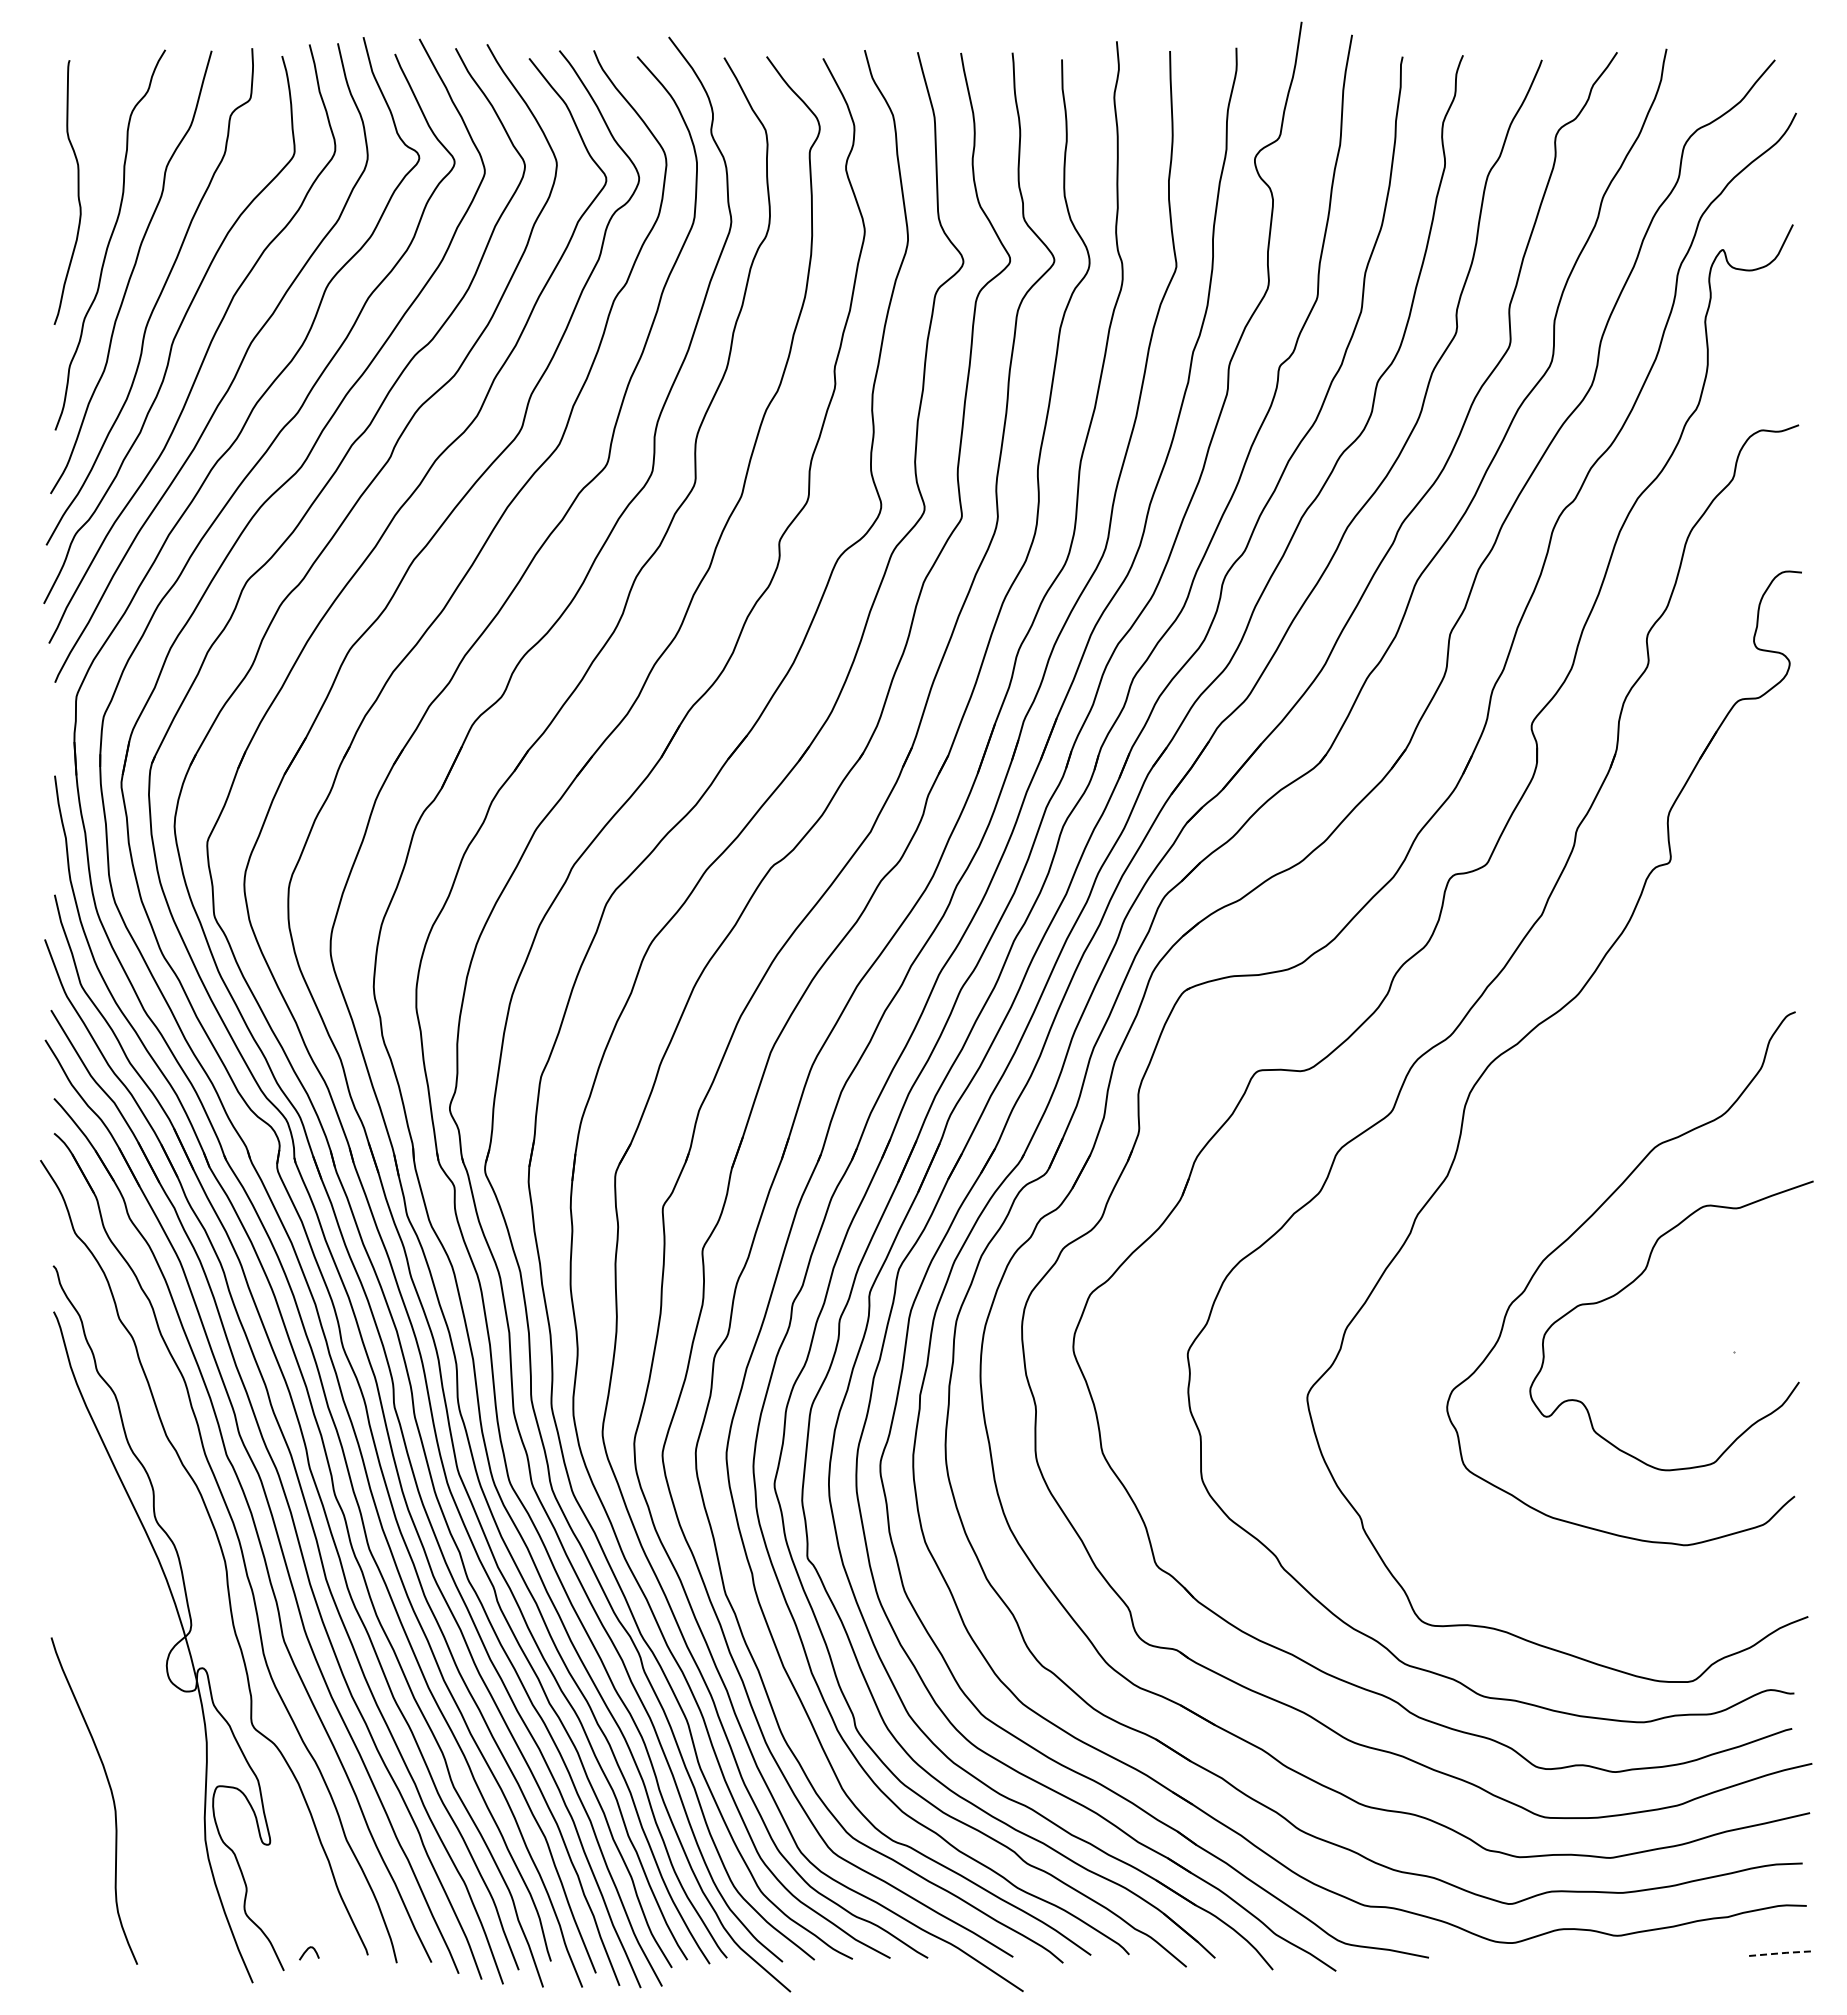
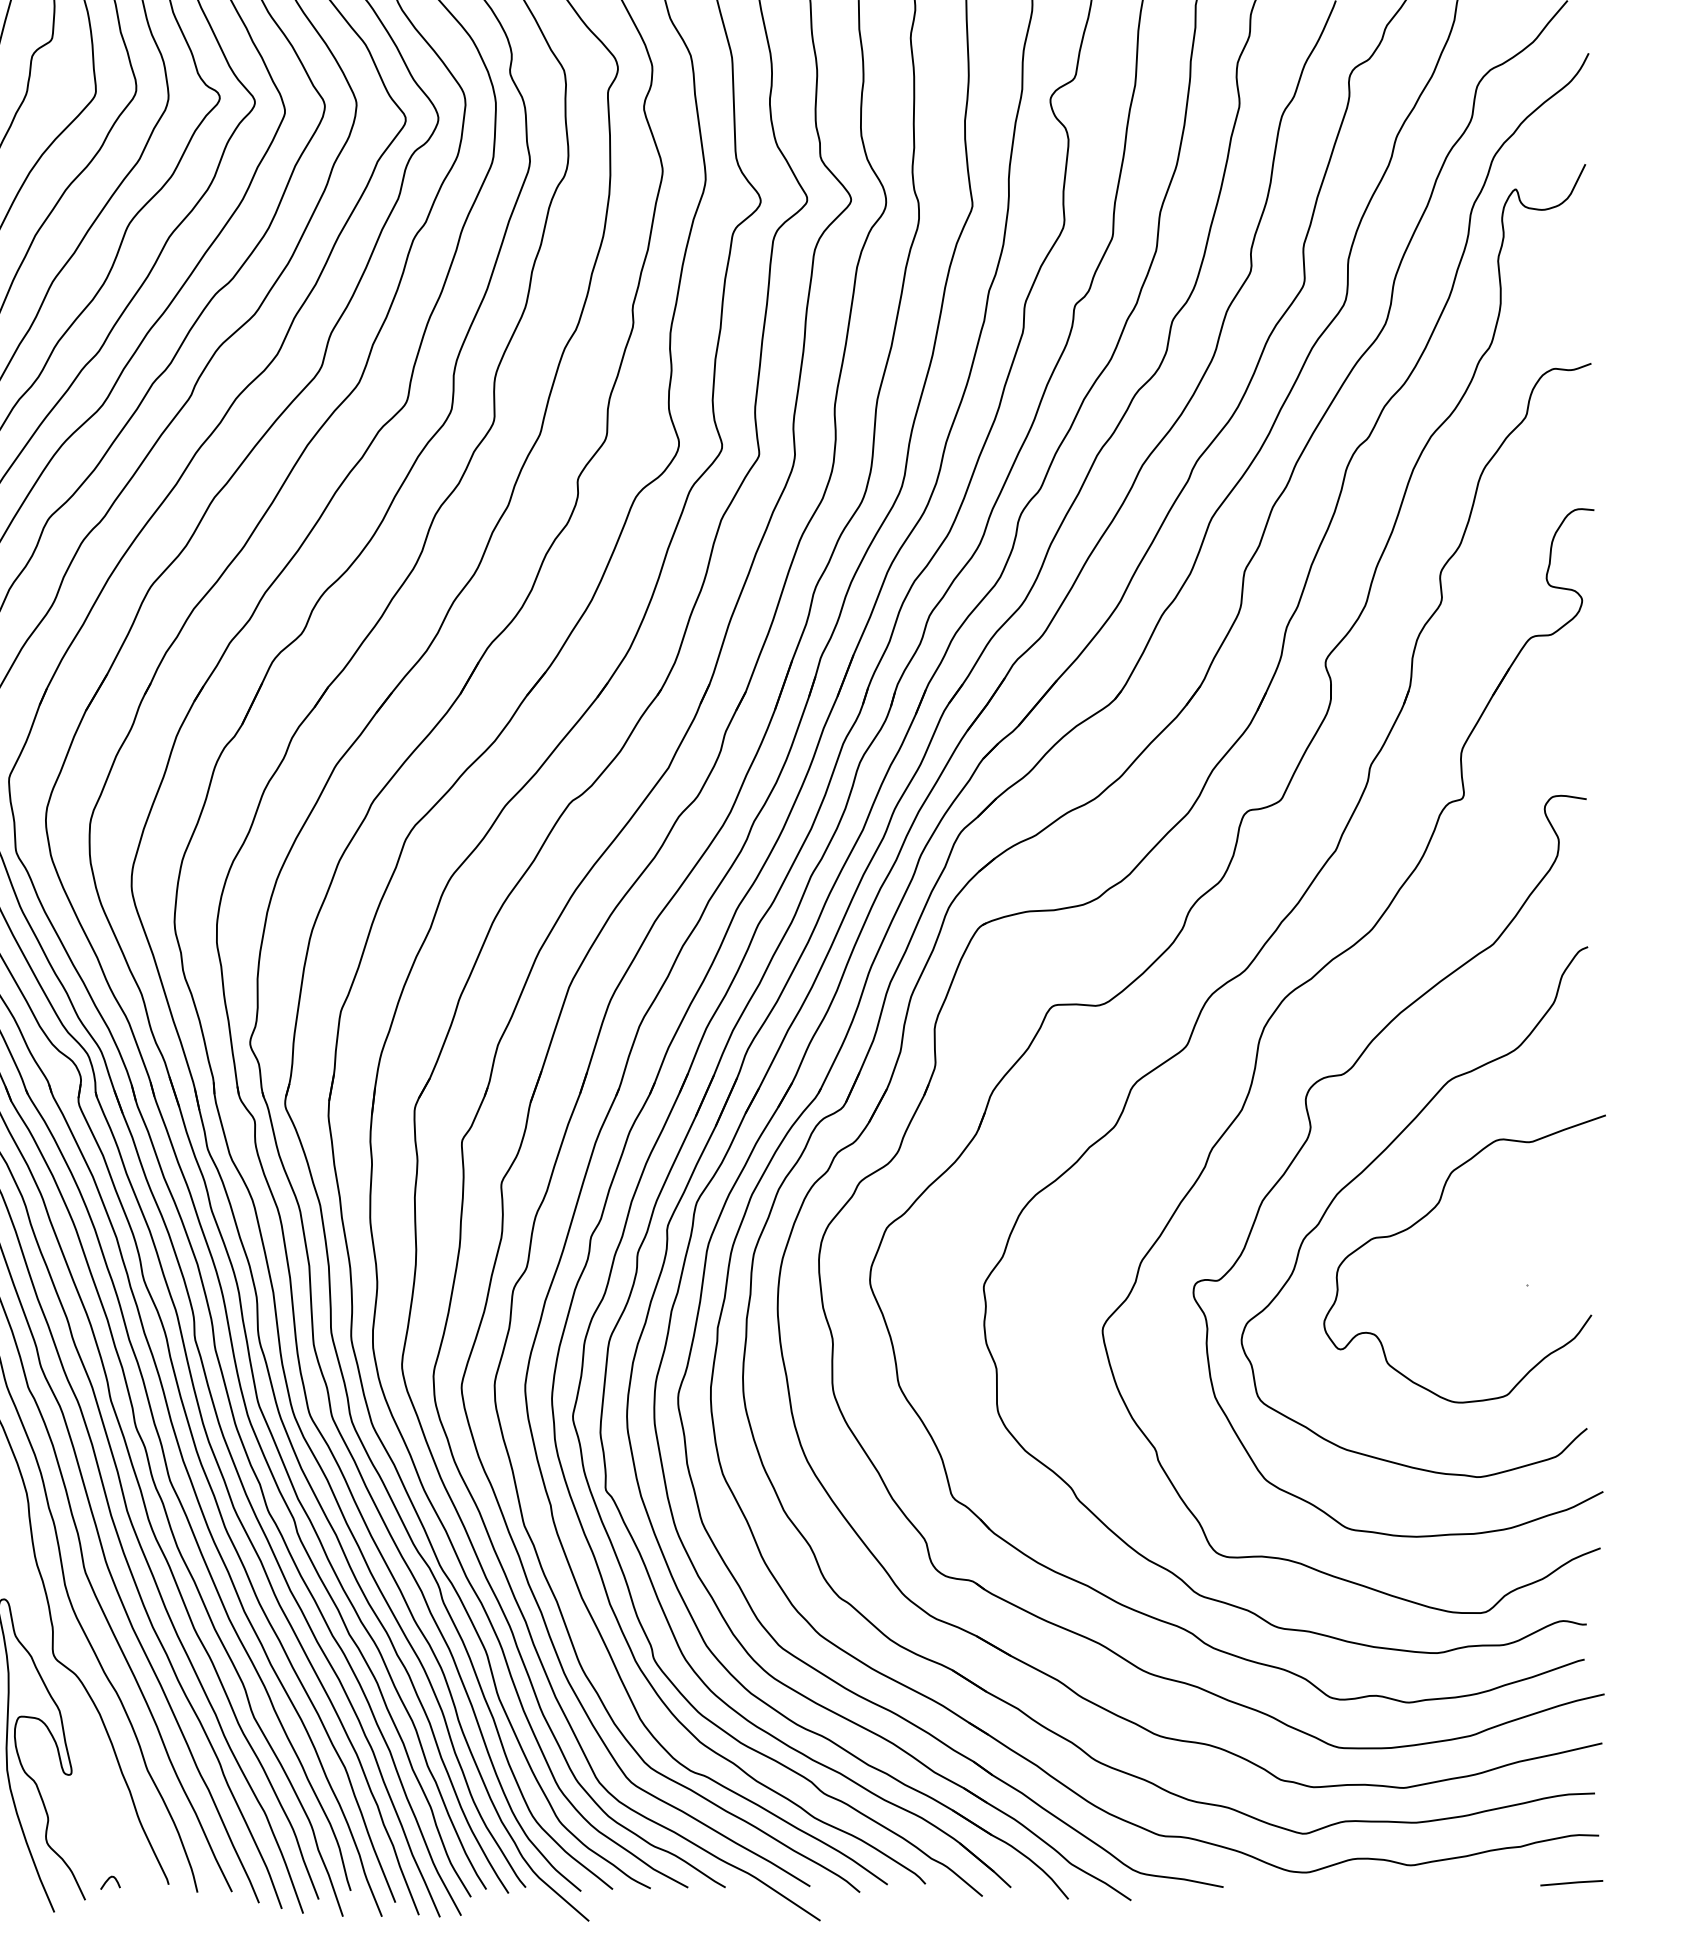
curve: (1515, 1202) -> (1309, 1136), added
line: (1779, 1953) -> (1572, 1882), dashed -> solid

